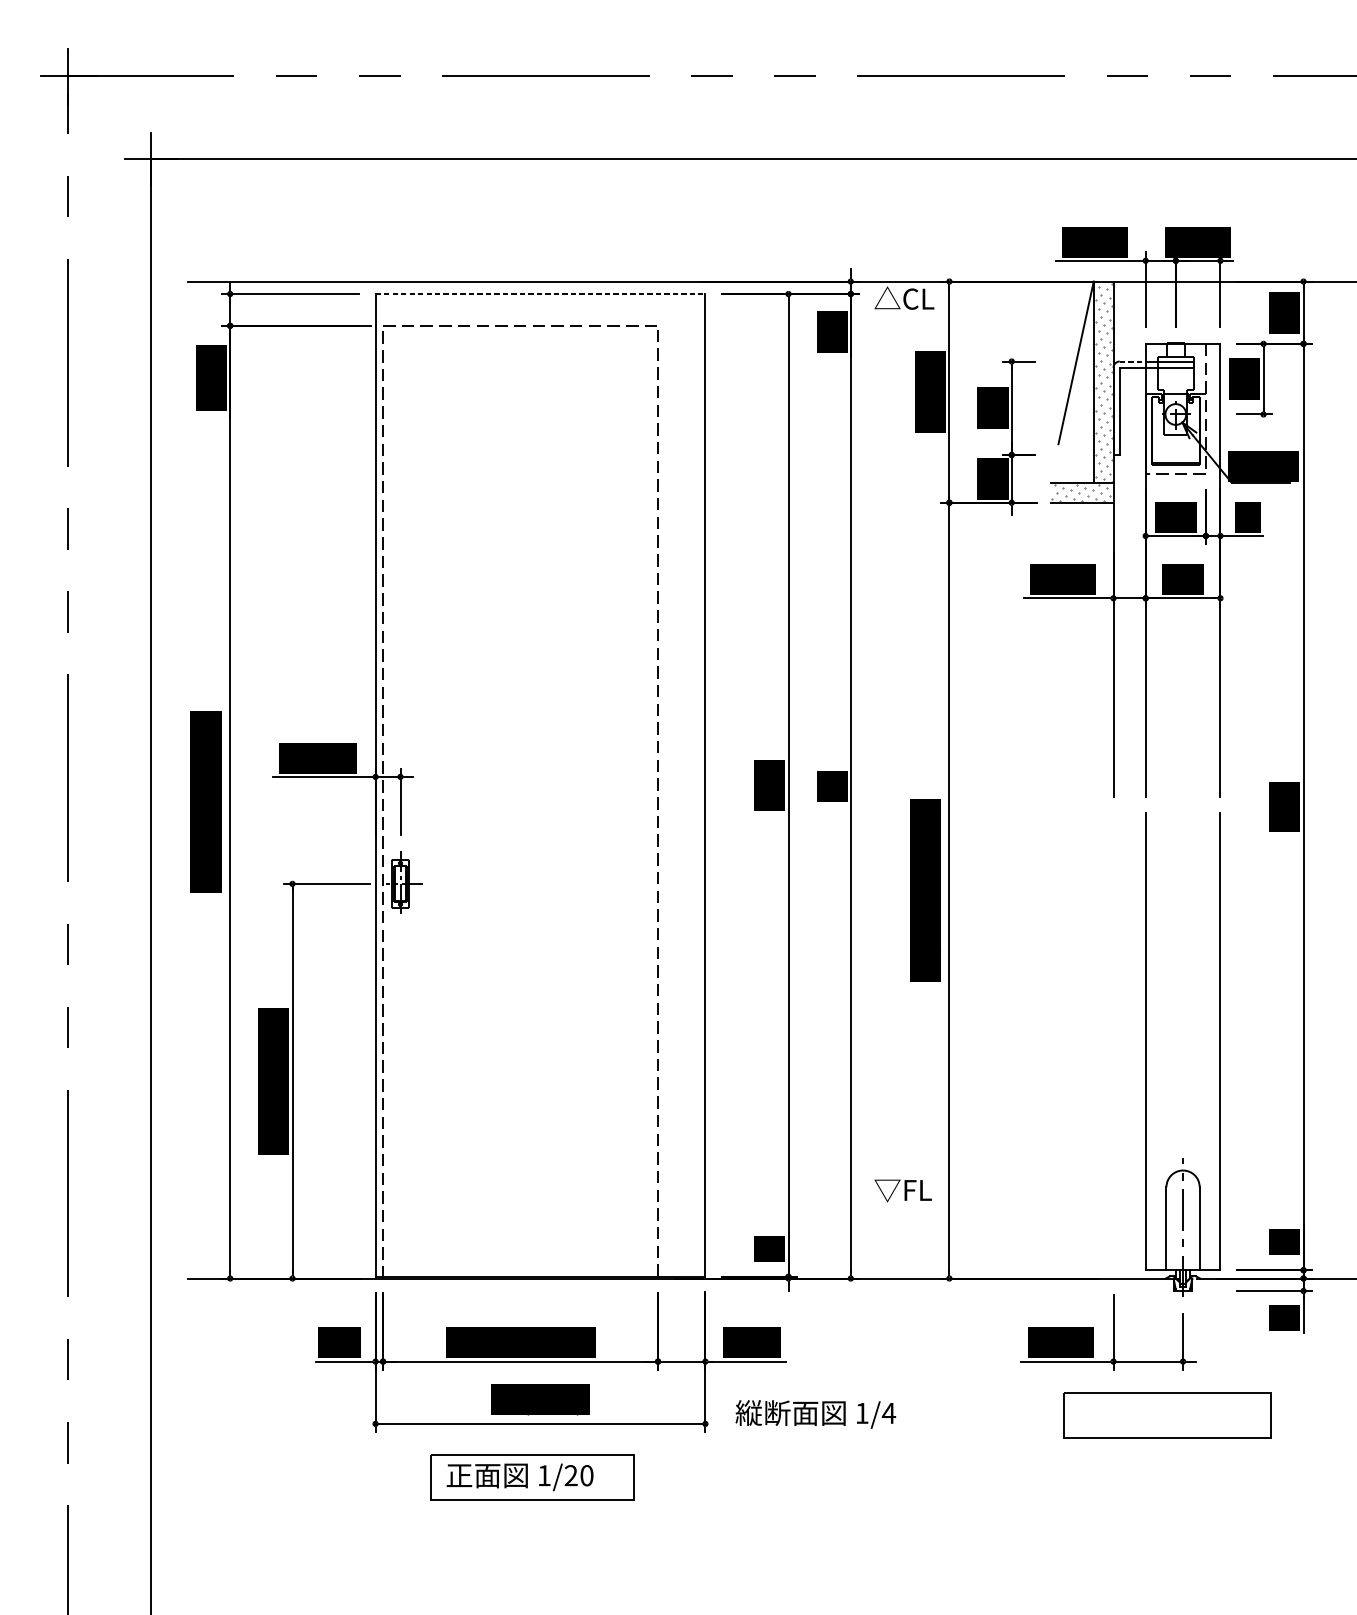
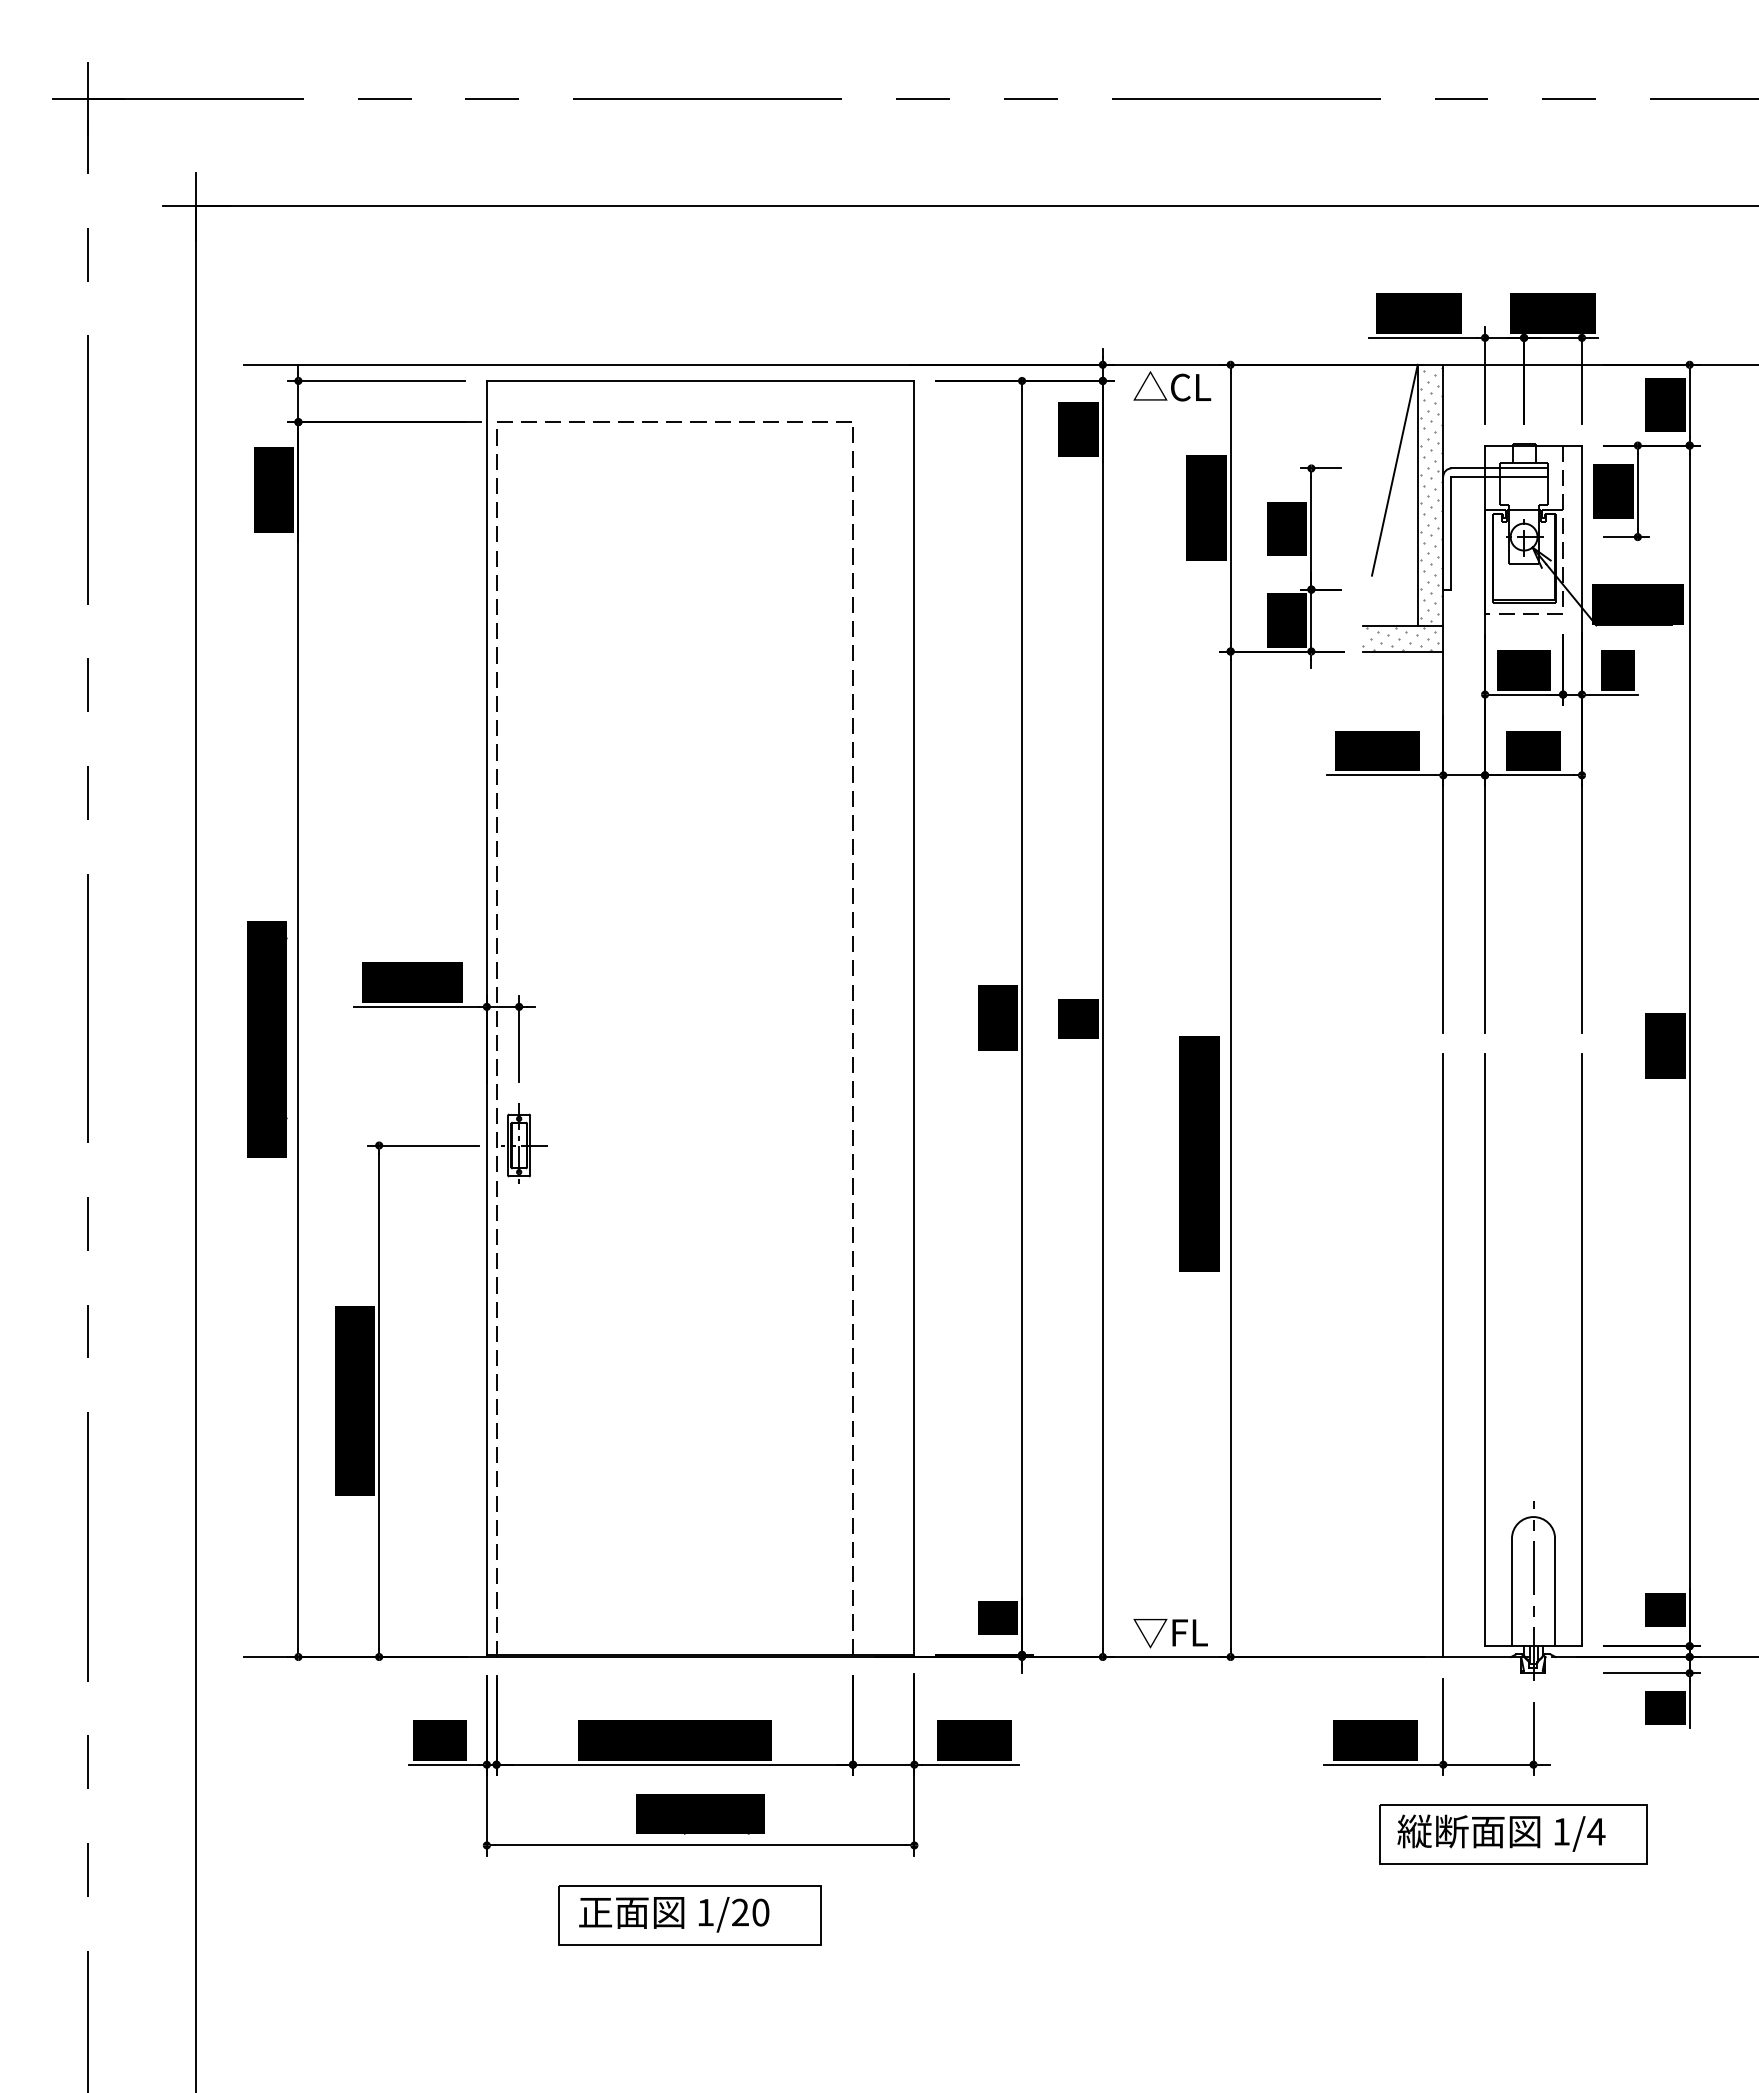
line: (540, 293) -> (700, 380), dashed -> solid
line: (1132, 361) -> (1468, 468), dashed -> solid
line: (1113, 1045) -> (1443, 1355), added
text: (903, 1190) -> (1170, 1633), moved
text: (815, 1413) -> (1501, 1832), moved

